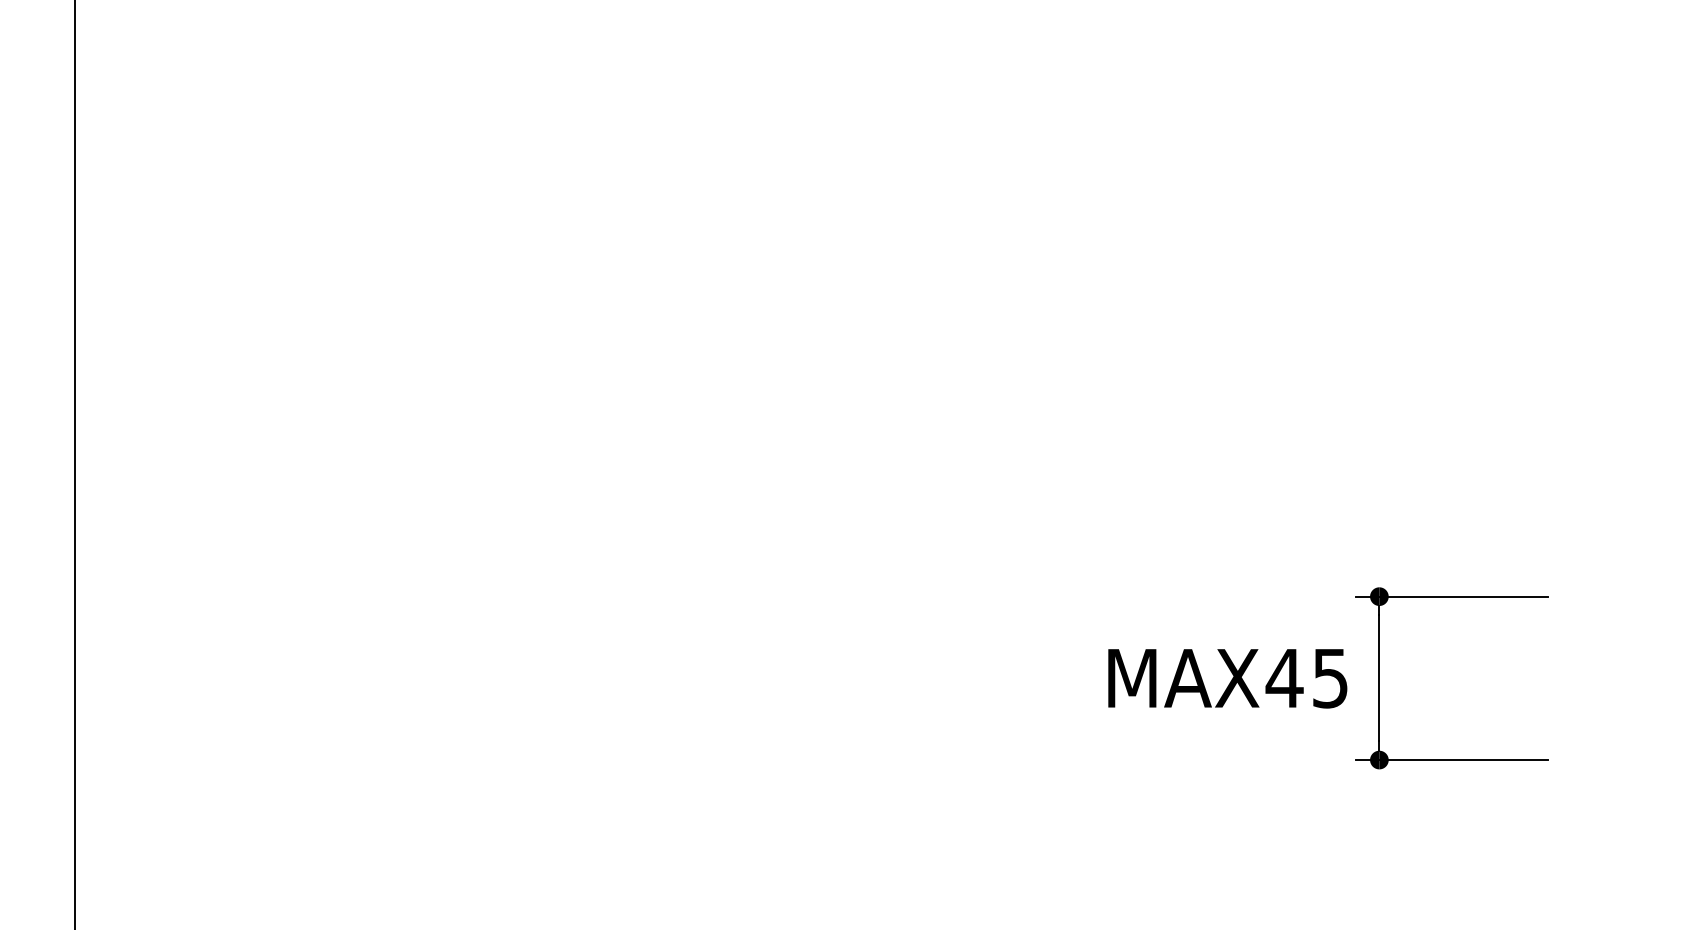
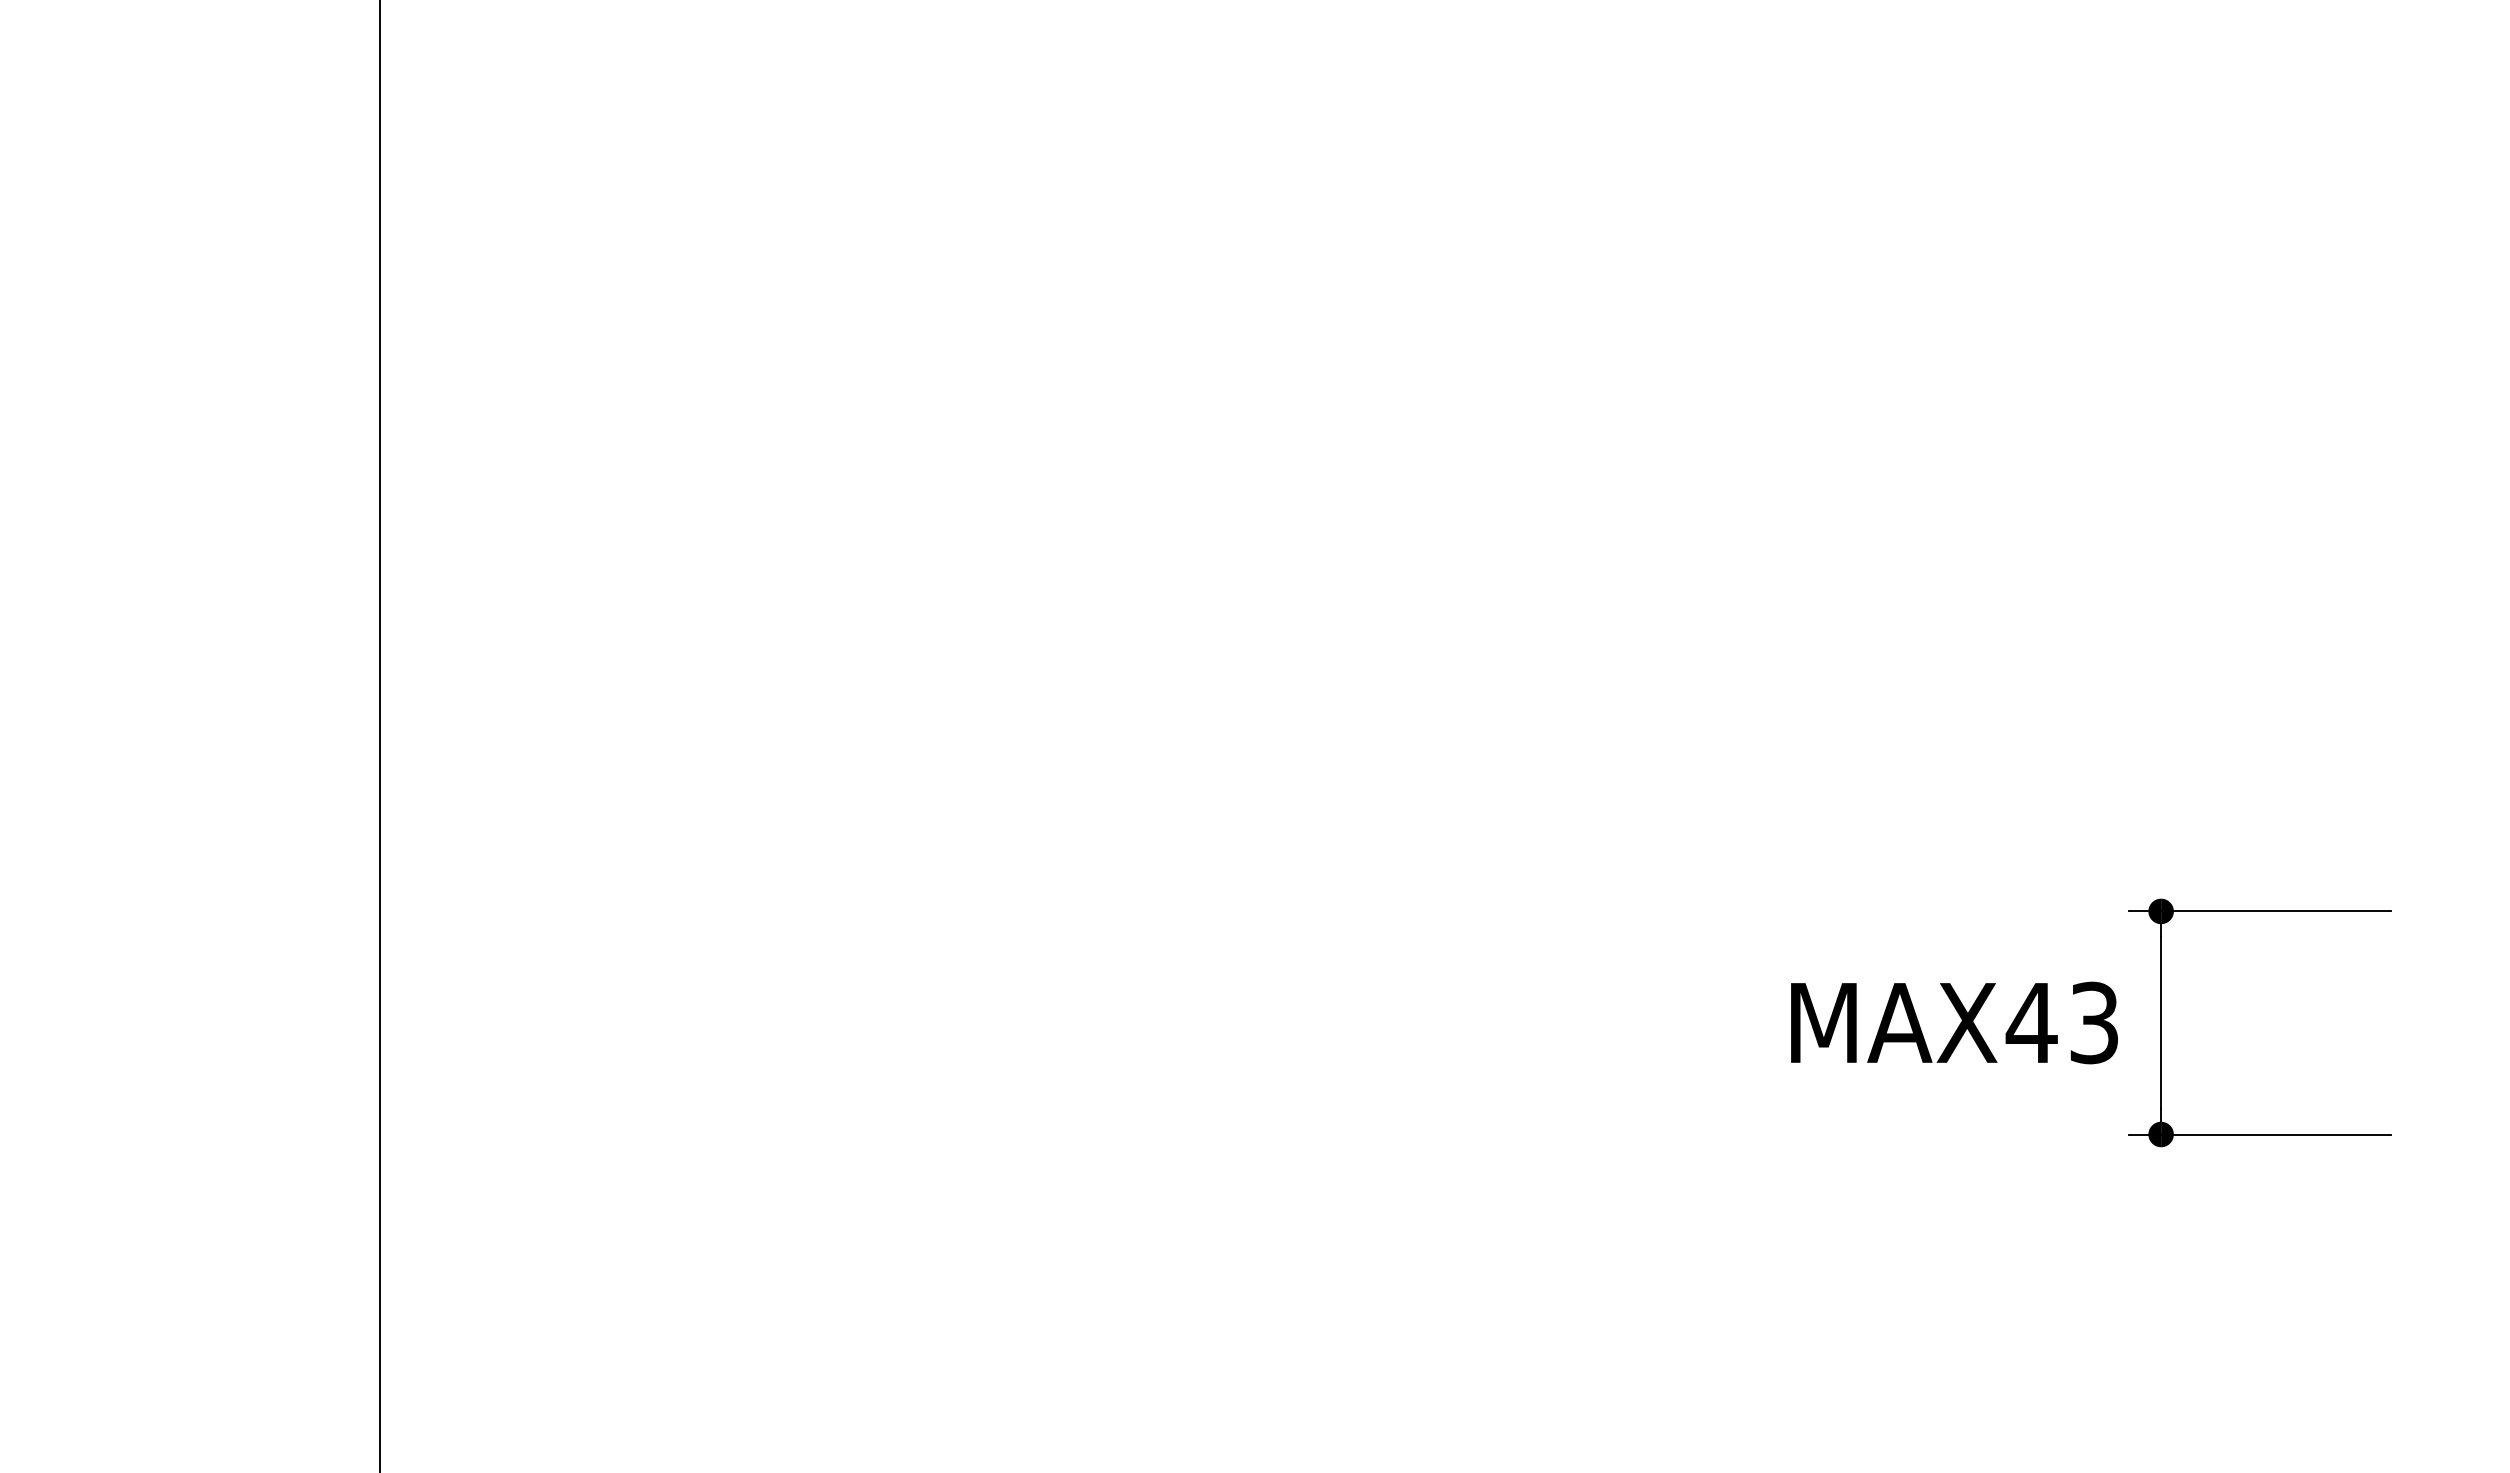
text: (1329, 678) -> (2093, 1022), MAX45 -> MAX43

